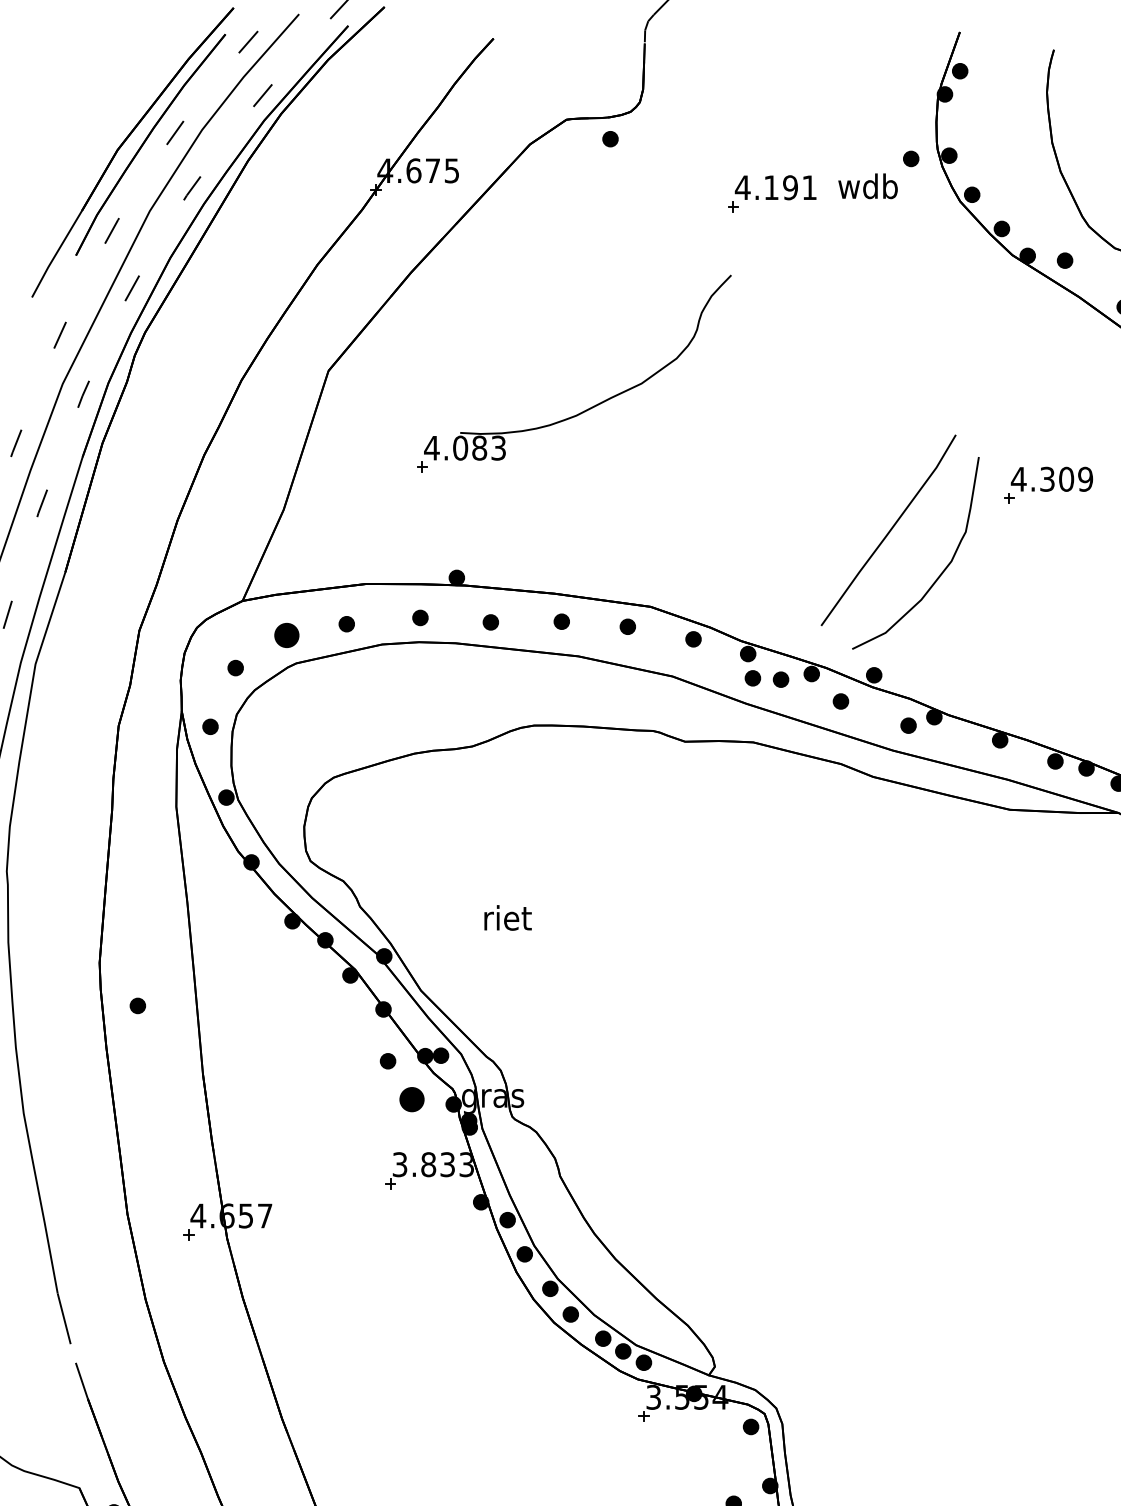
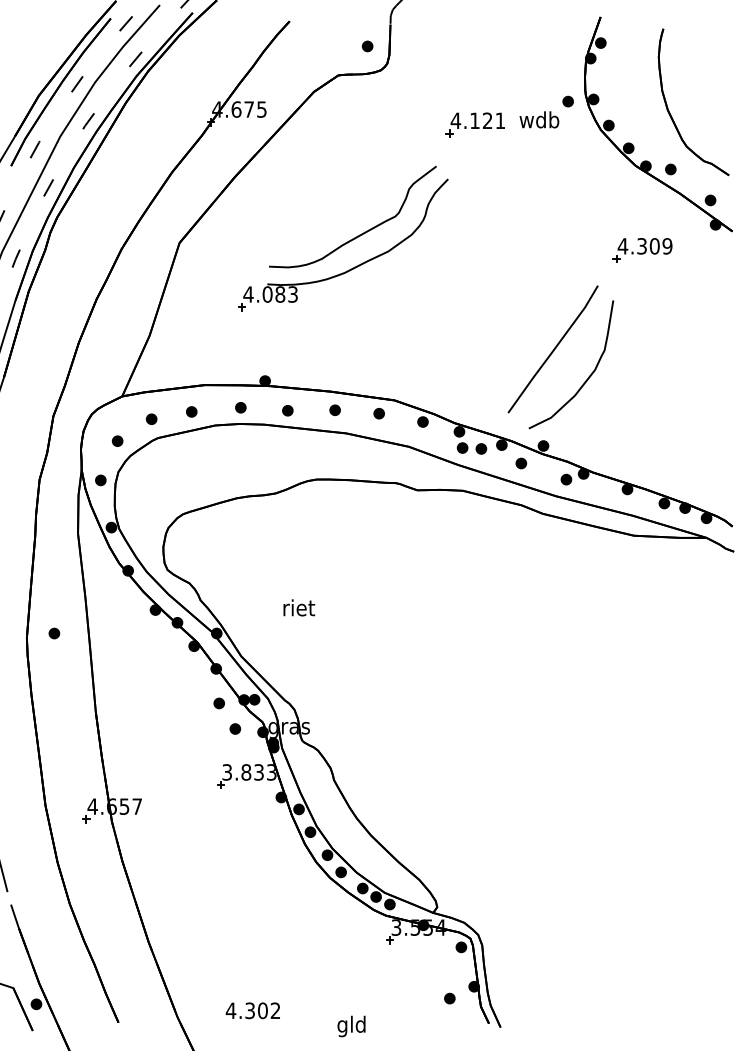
part: (610, 139) -> (367, 46), moved
text: (790, 187) -> (487, 120), 4.191 -> 4.121
curve: (601, 356) -> (361, 233), added
part: (1048, 485) -> (642, 250), moved
part: (286, 634) -> (151, 418), size x0.62
part: (138, 1005) -> (54, 633), moved
part: (412, 1098) -> (235, 728), size x0.62

